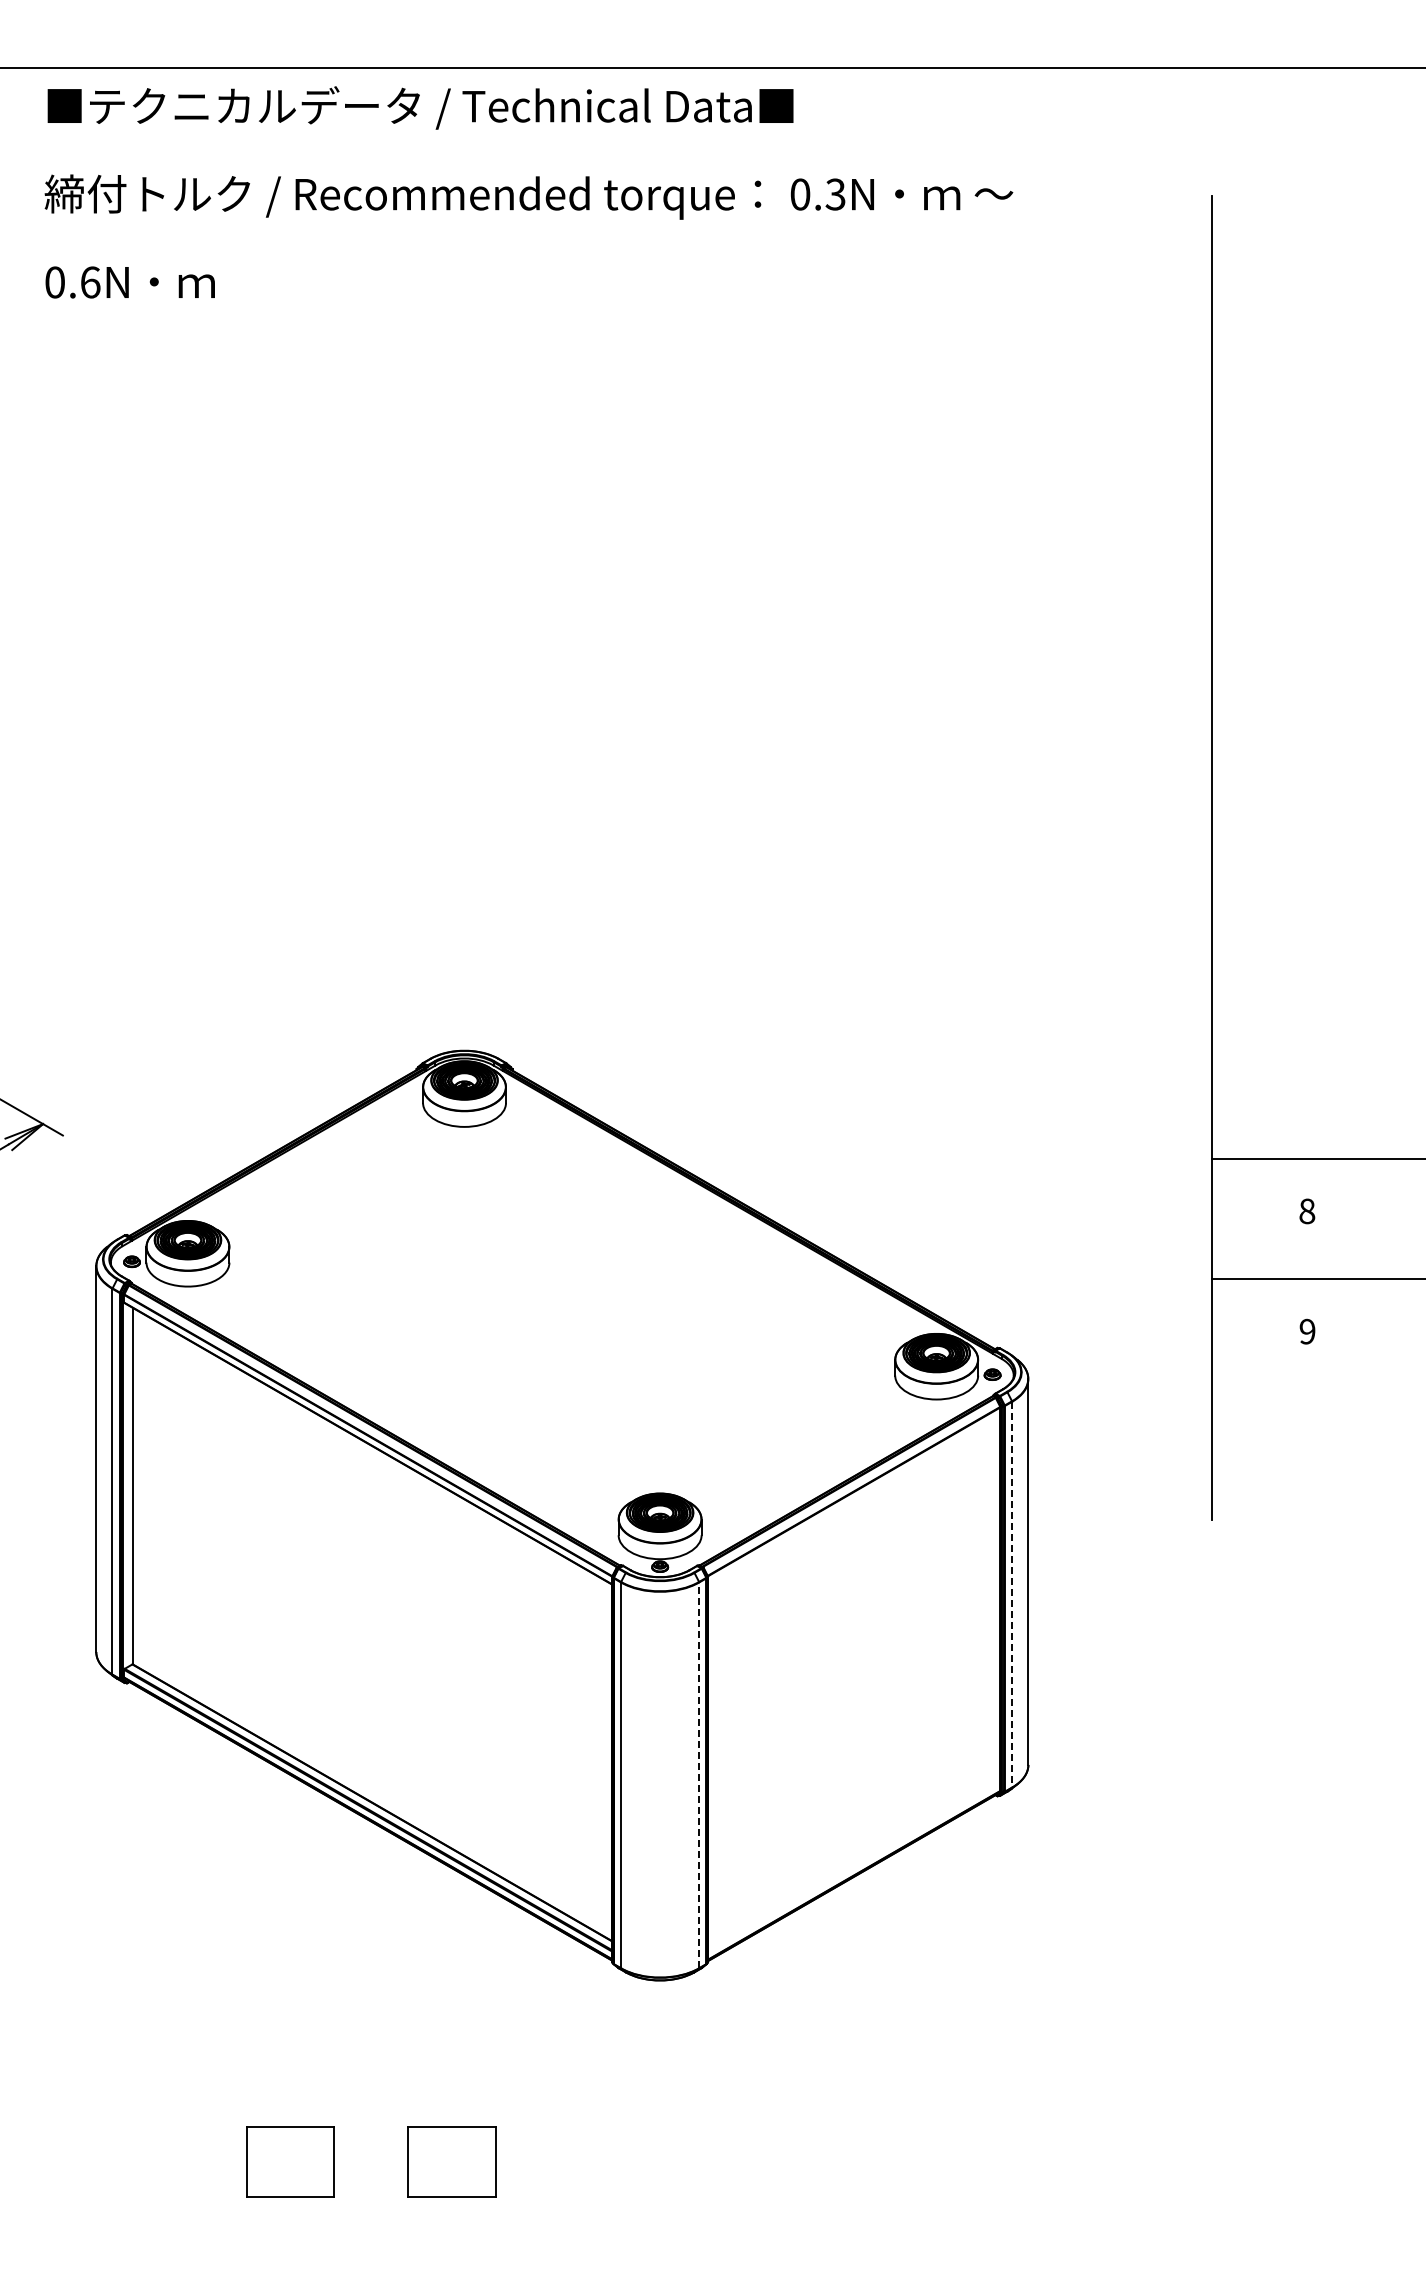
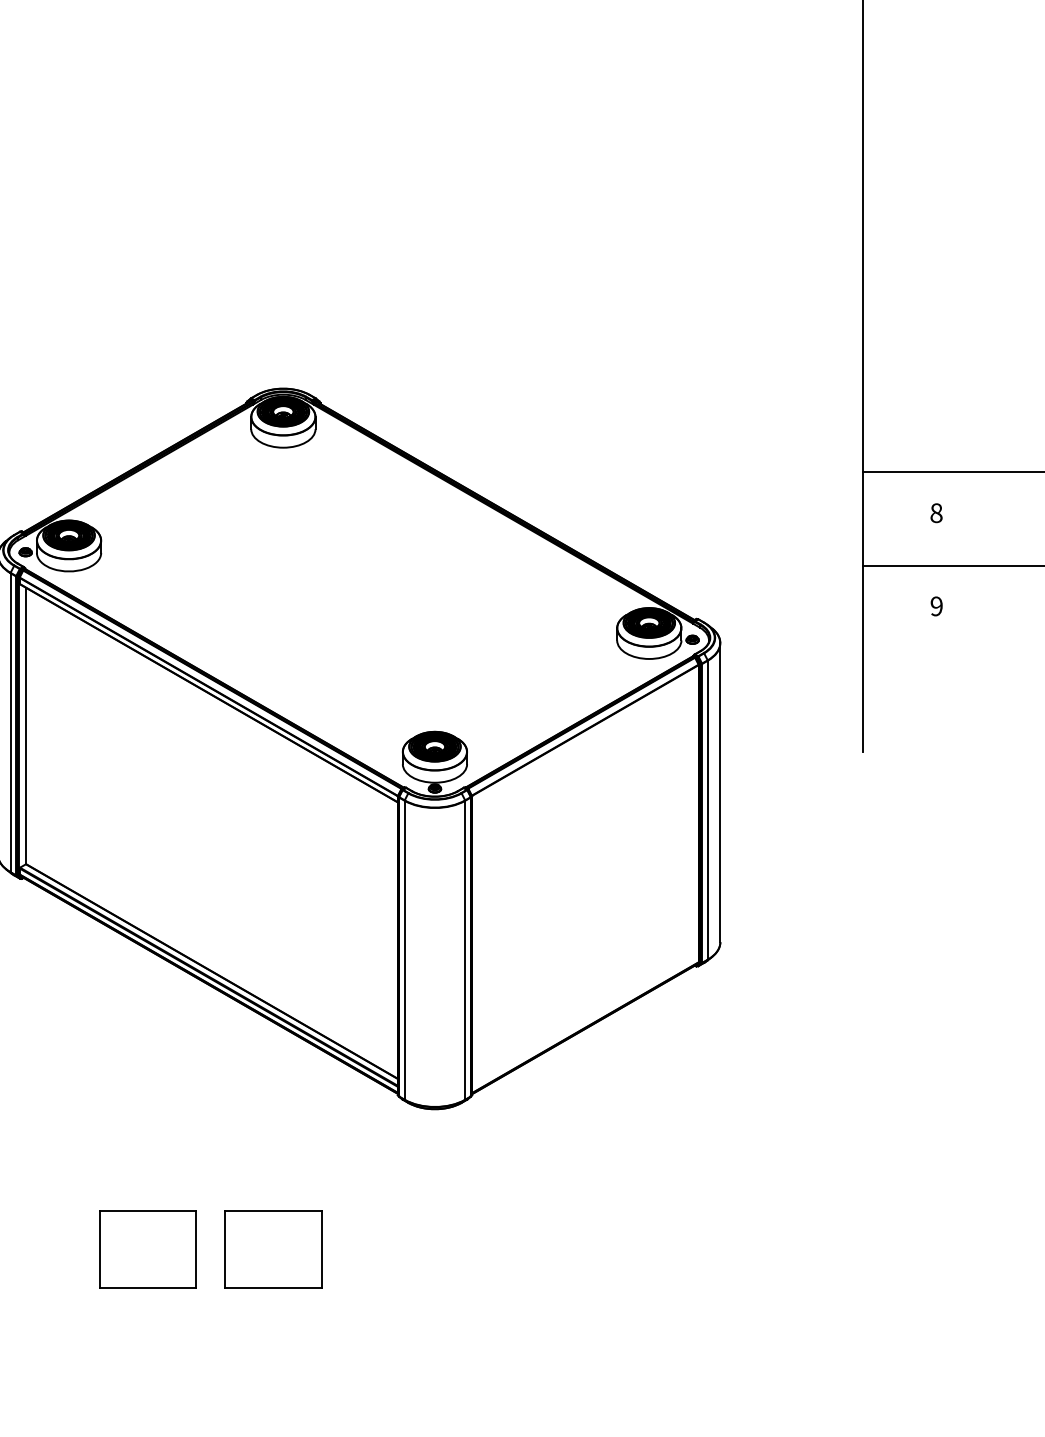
line: (1012, 1594) -> (708, 810), dashed -> solid
line: (699, 1775) -> (465, 950), dashed -> solid
part: (289, 2161) -> (147, 1249), size x1.43
part: (451, 2161) -> (273, 1249), size x1.43

